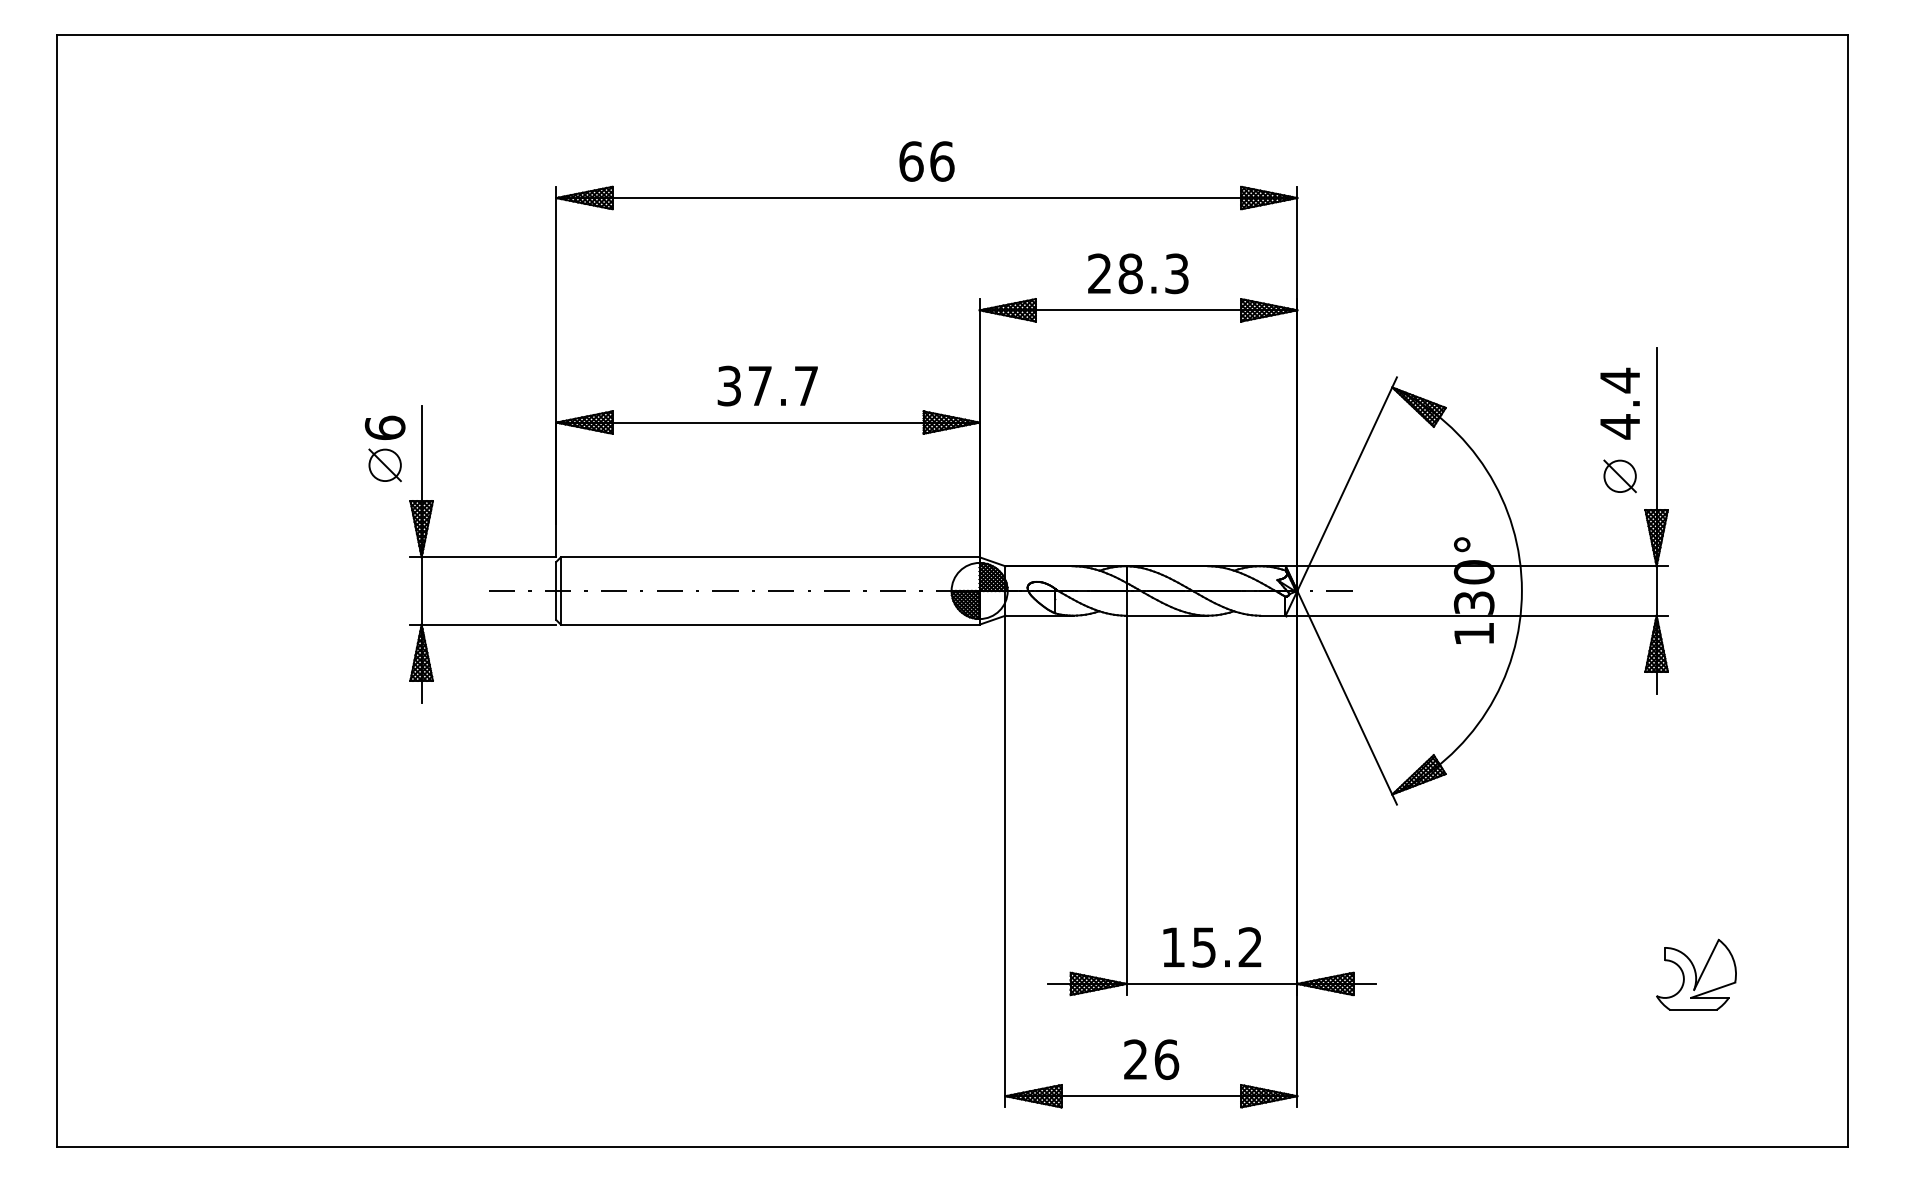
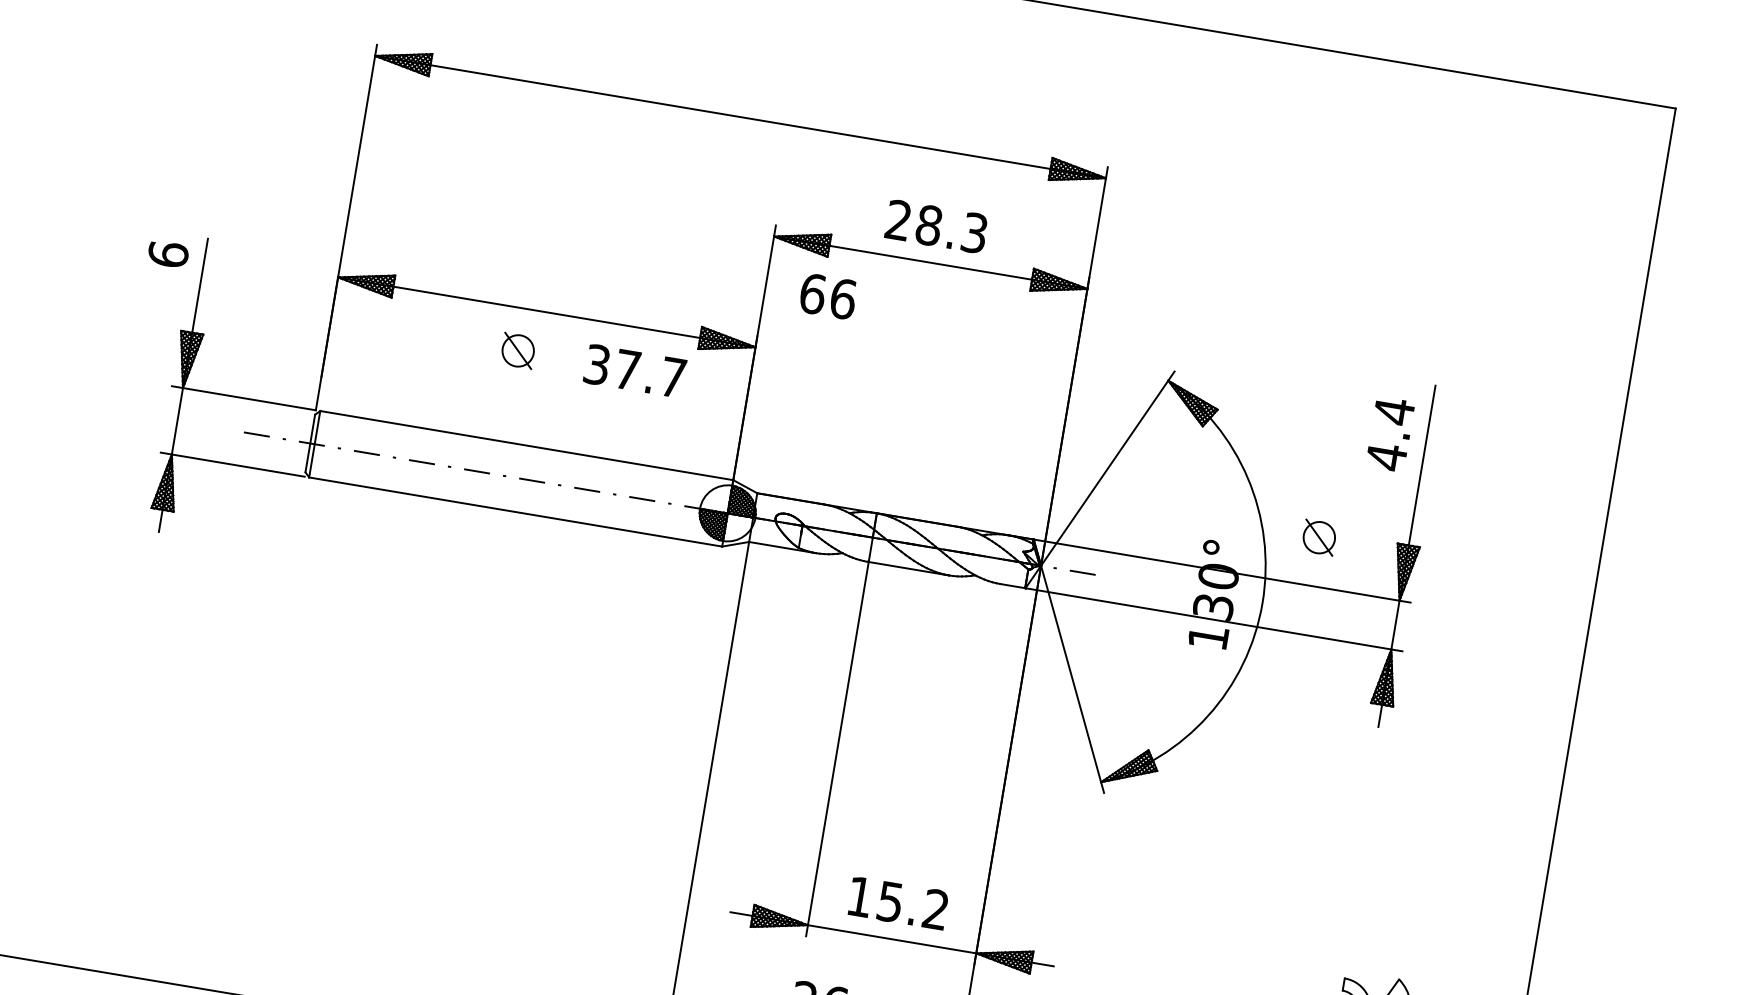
text: (926, 161) -> (827, 296), moved
text: (767, 385) -> (634, 370), moved
part: (384, 465) -> (517, 350), moved
part: (1619, 476) -> (1318, 537), moved

